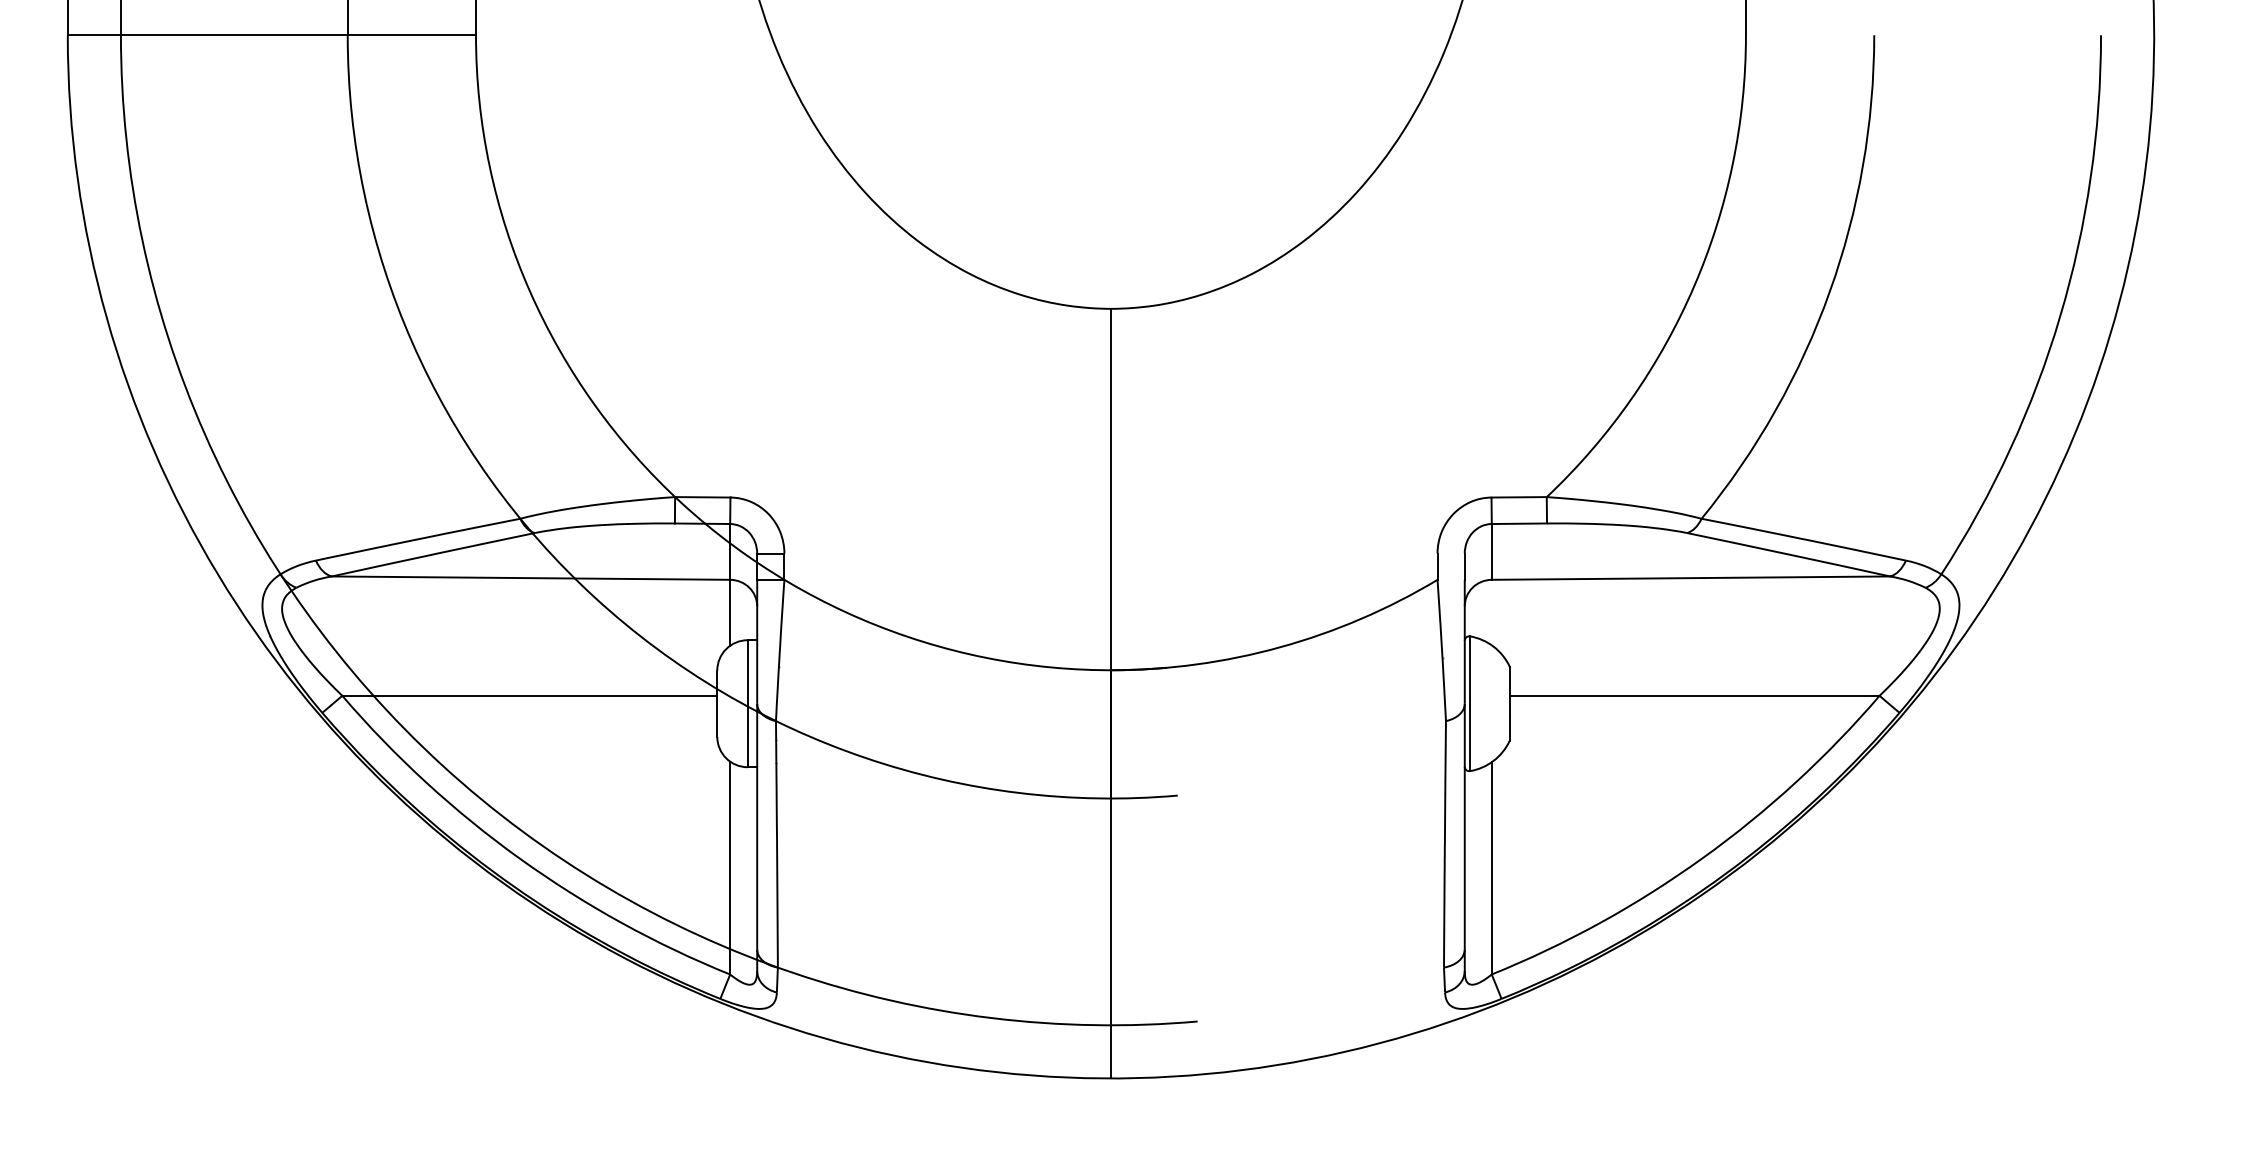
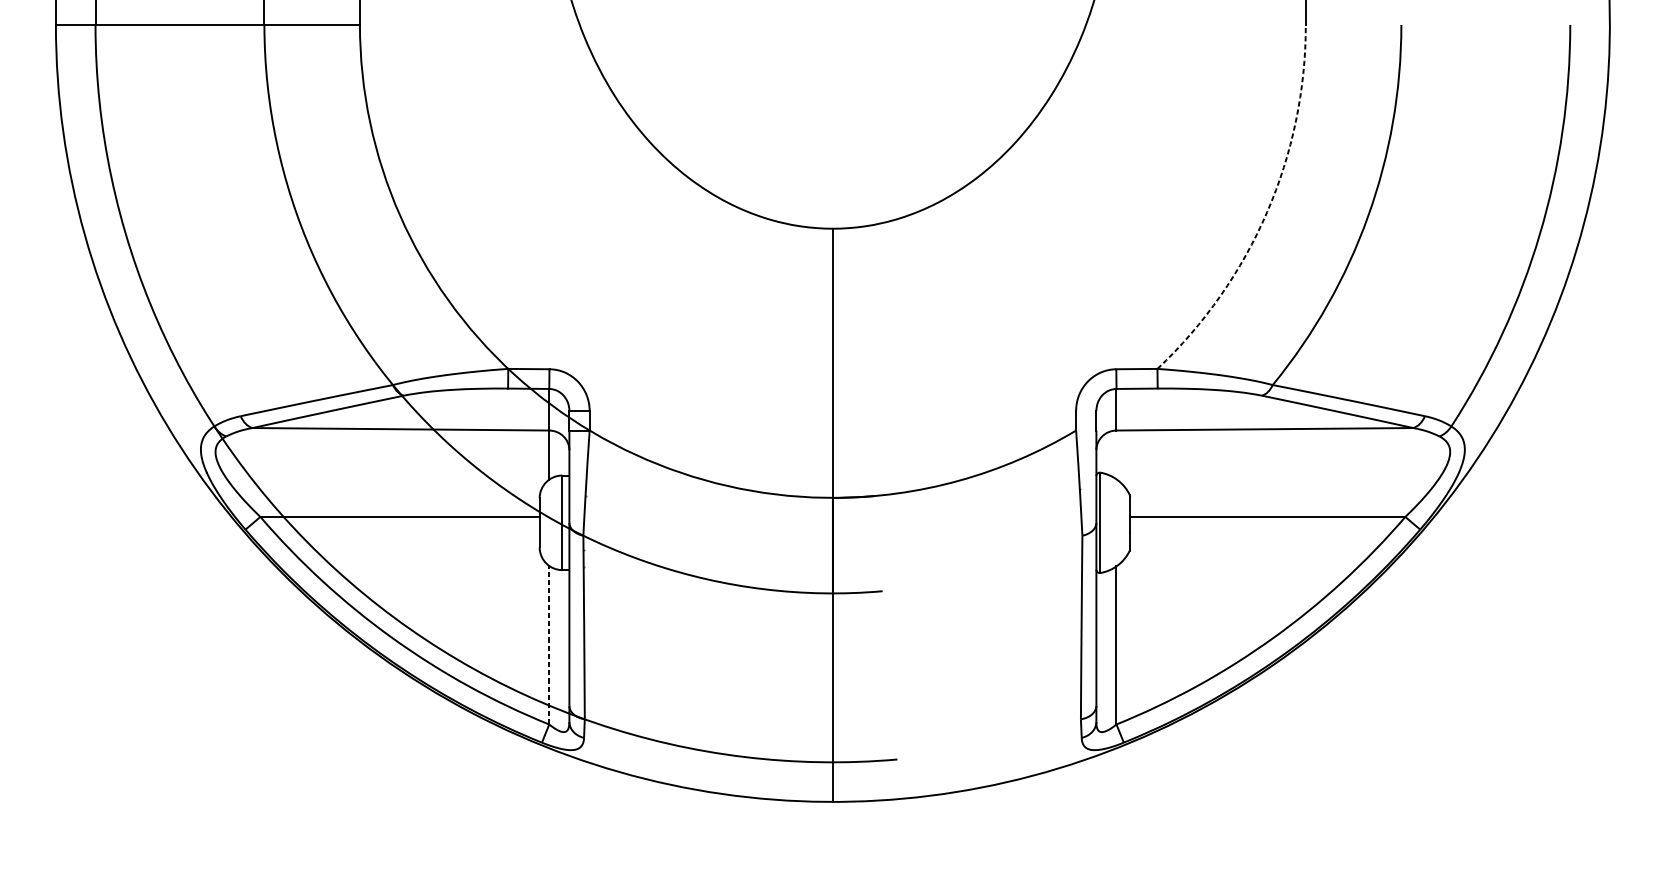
arc: (1694, 286) -> (1267, 212), solid -> dashed
line: (730, 867) -> (549, 644), solid -> dashed

